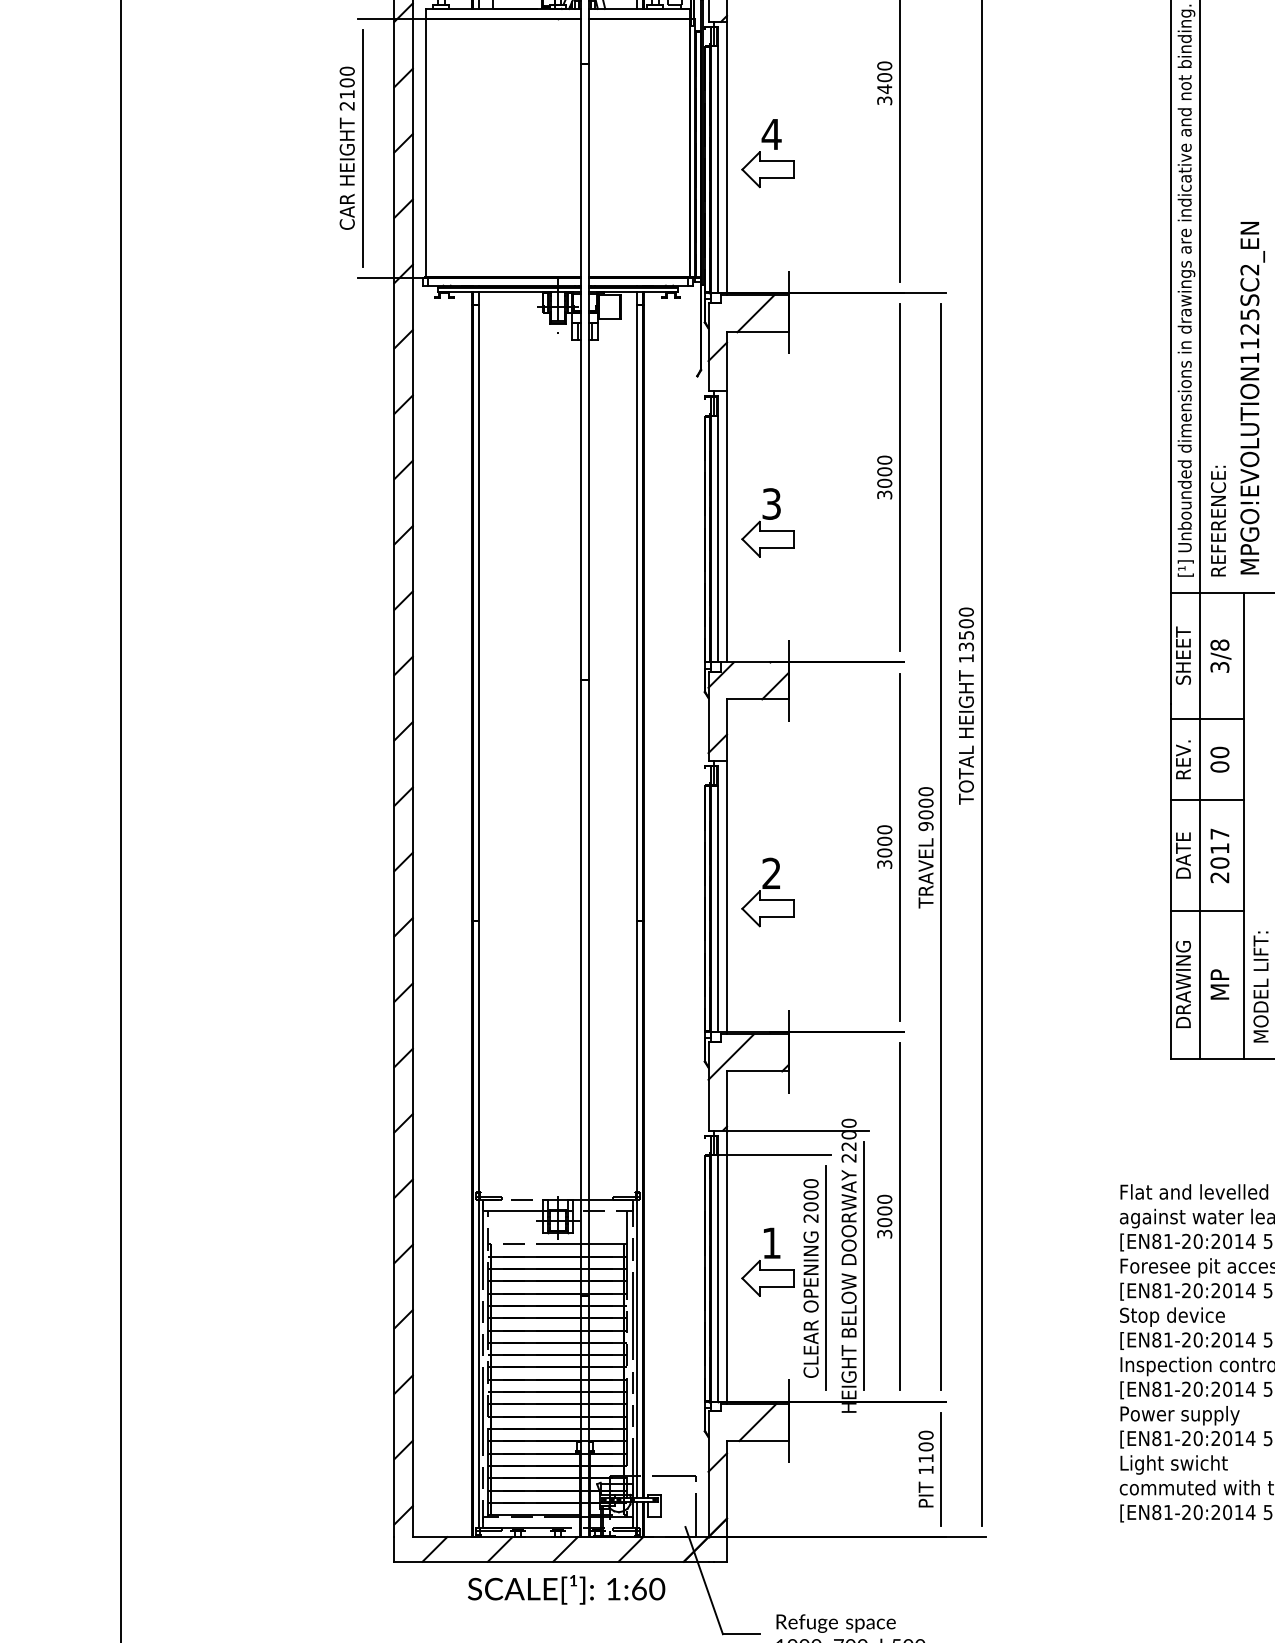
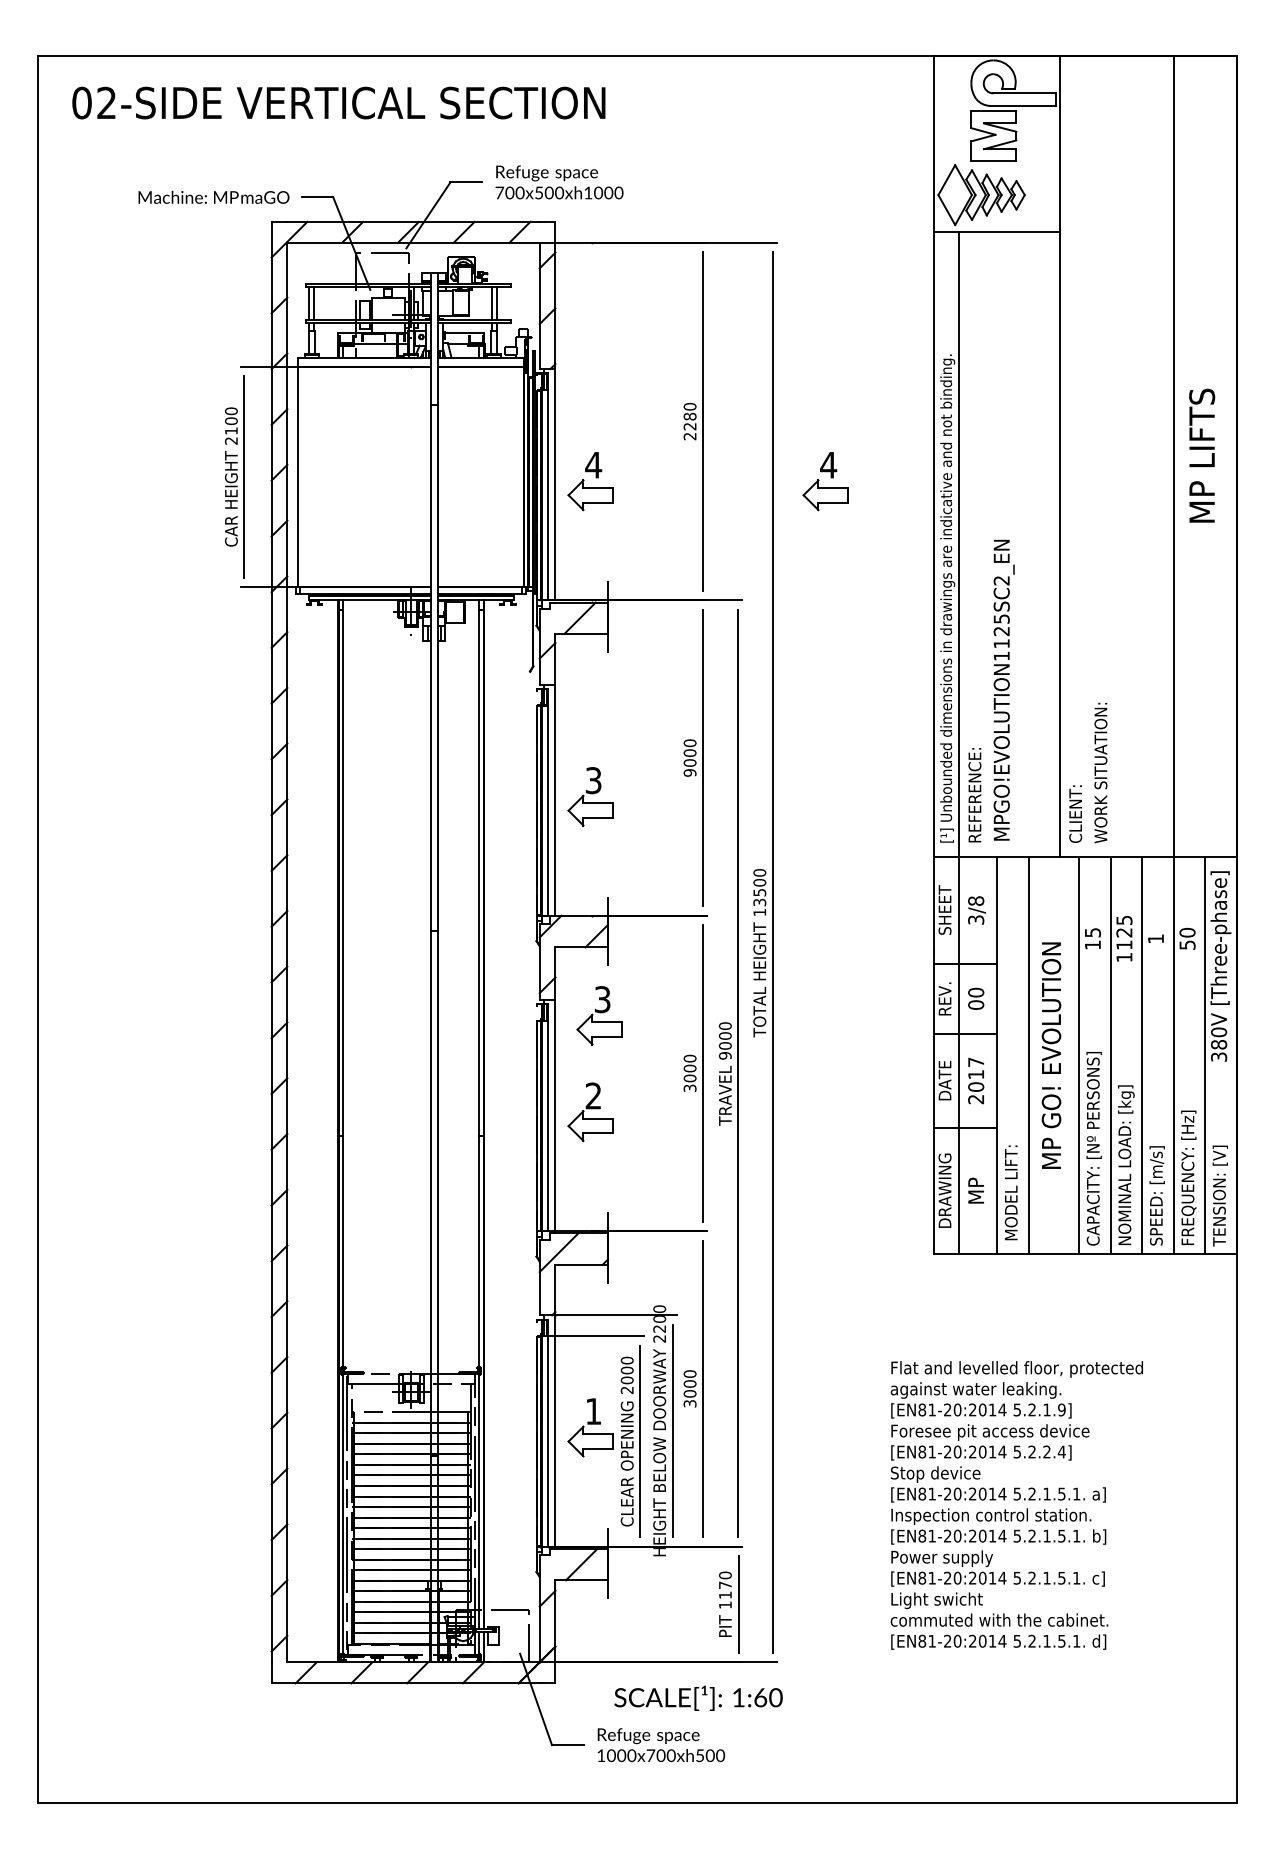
text: (884, 89) -> (689, 426), 3400 -> 2280
part: (1043, 153) -> (825, 481), added
text: (884, 494) -> (689, 772), 3000 -> 9000
part: (778, 779) -> (599, 1015), added
text: (926, 1447) -> (725, 1585), 1100 -> 1170
text: (566, 1588) -> (698, 1697), moved

